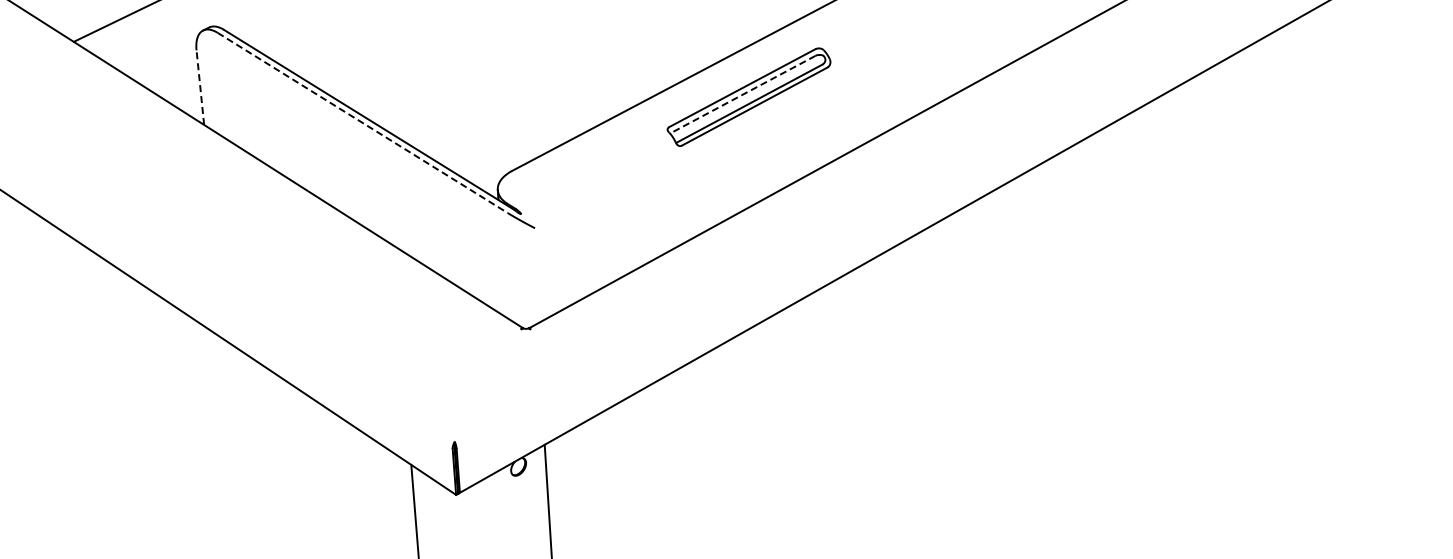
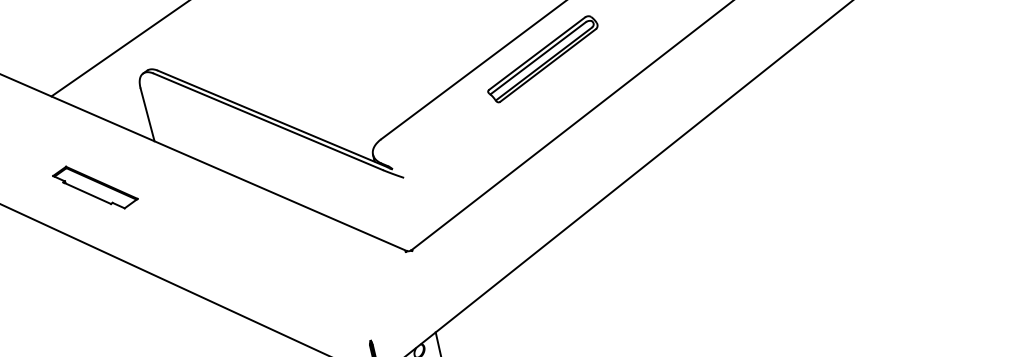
line: (200, 87) -> (147, 114), dashed -> solid
line: (742, 94) -> (537, 58), dashed -> solid
line: (362, 122) -> (268, 121), dashed -> solid
part: (113, 174) -> (95, 187), added

